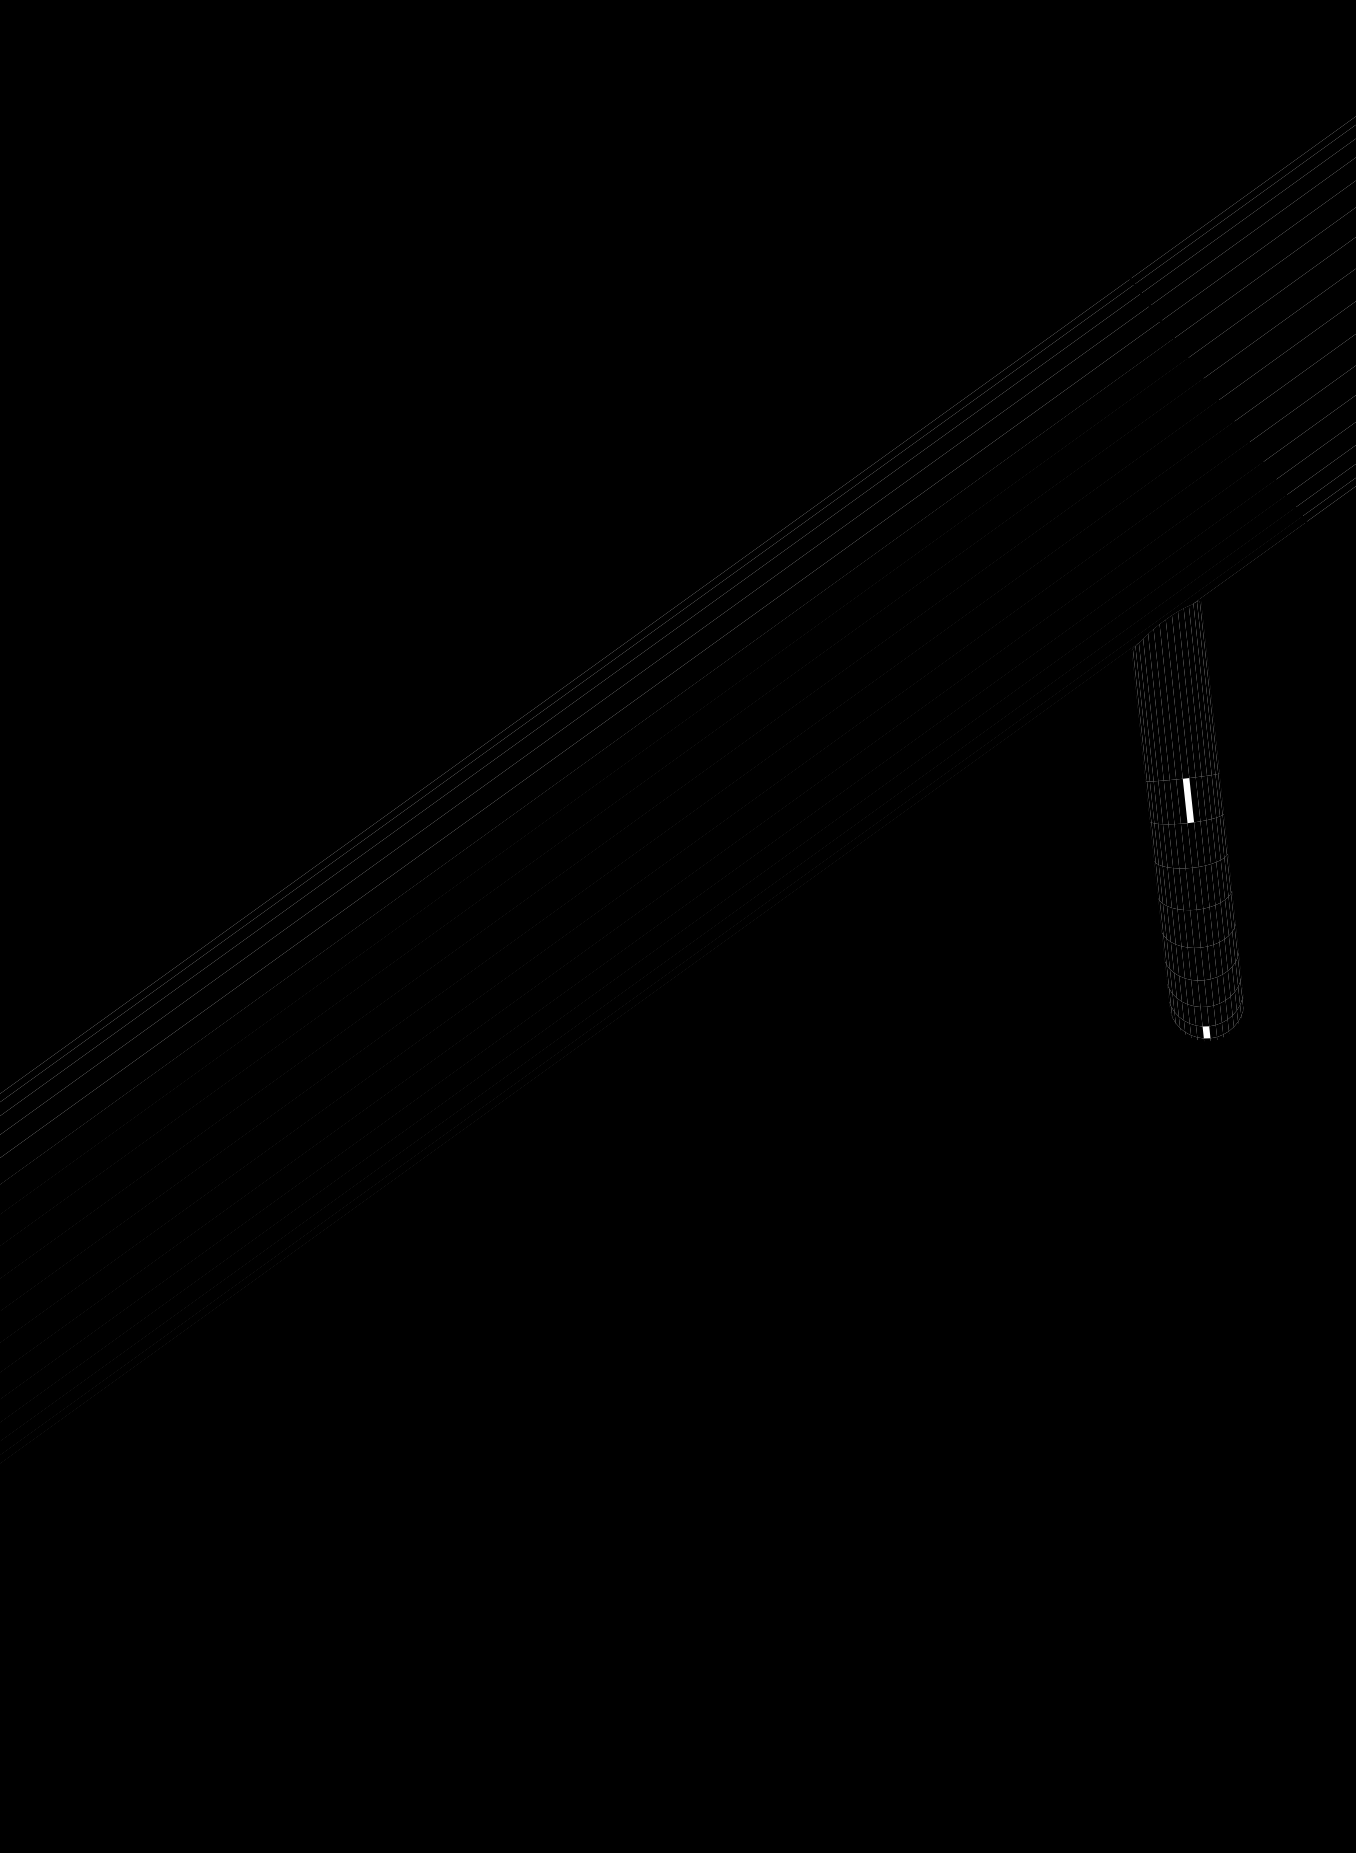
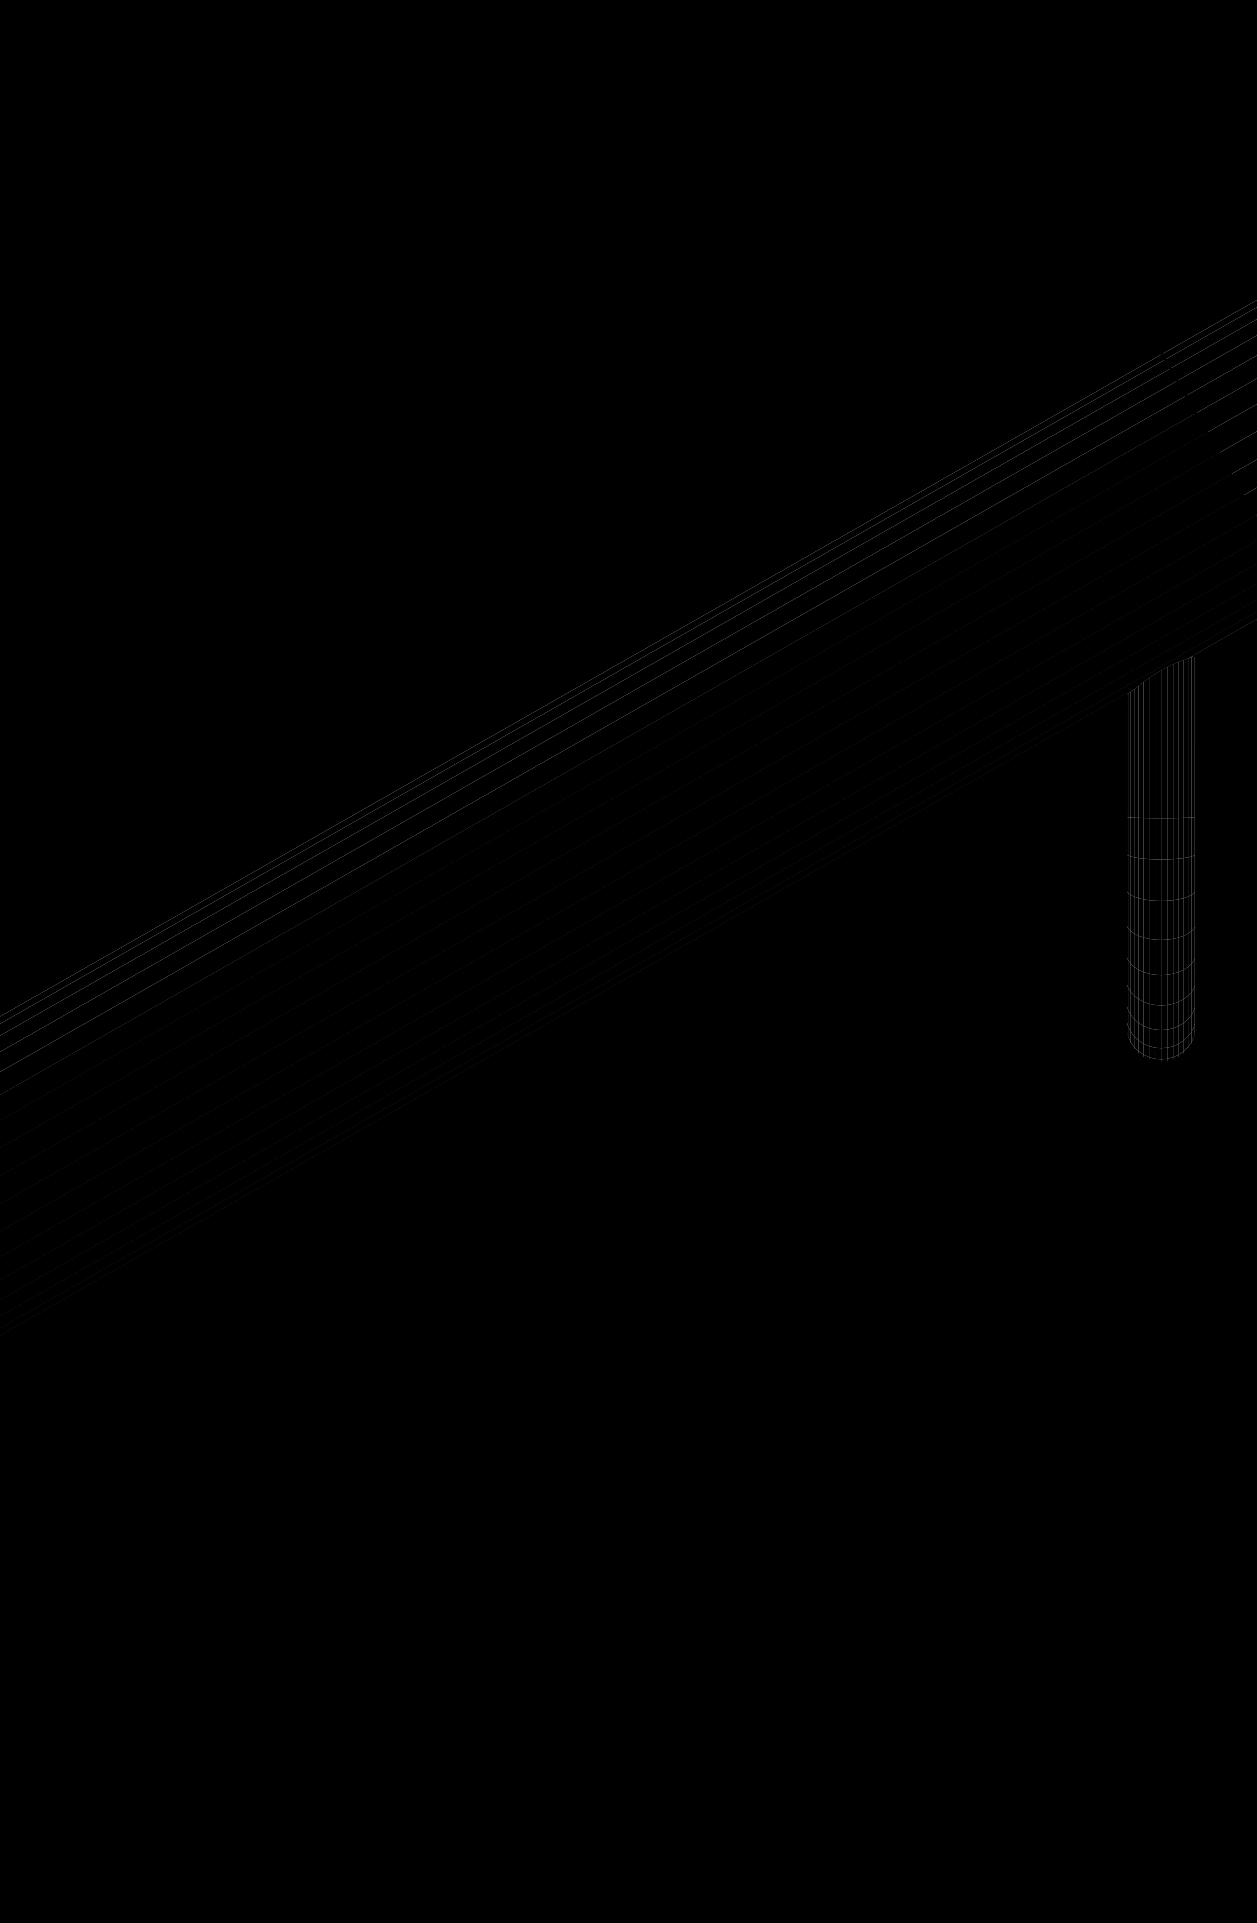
fill: (1188, 800) -> (1164, 838), added
fill: (1206, 1032) -> (1158, 1053), added

